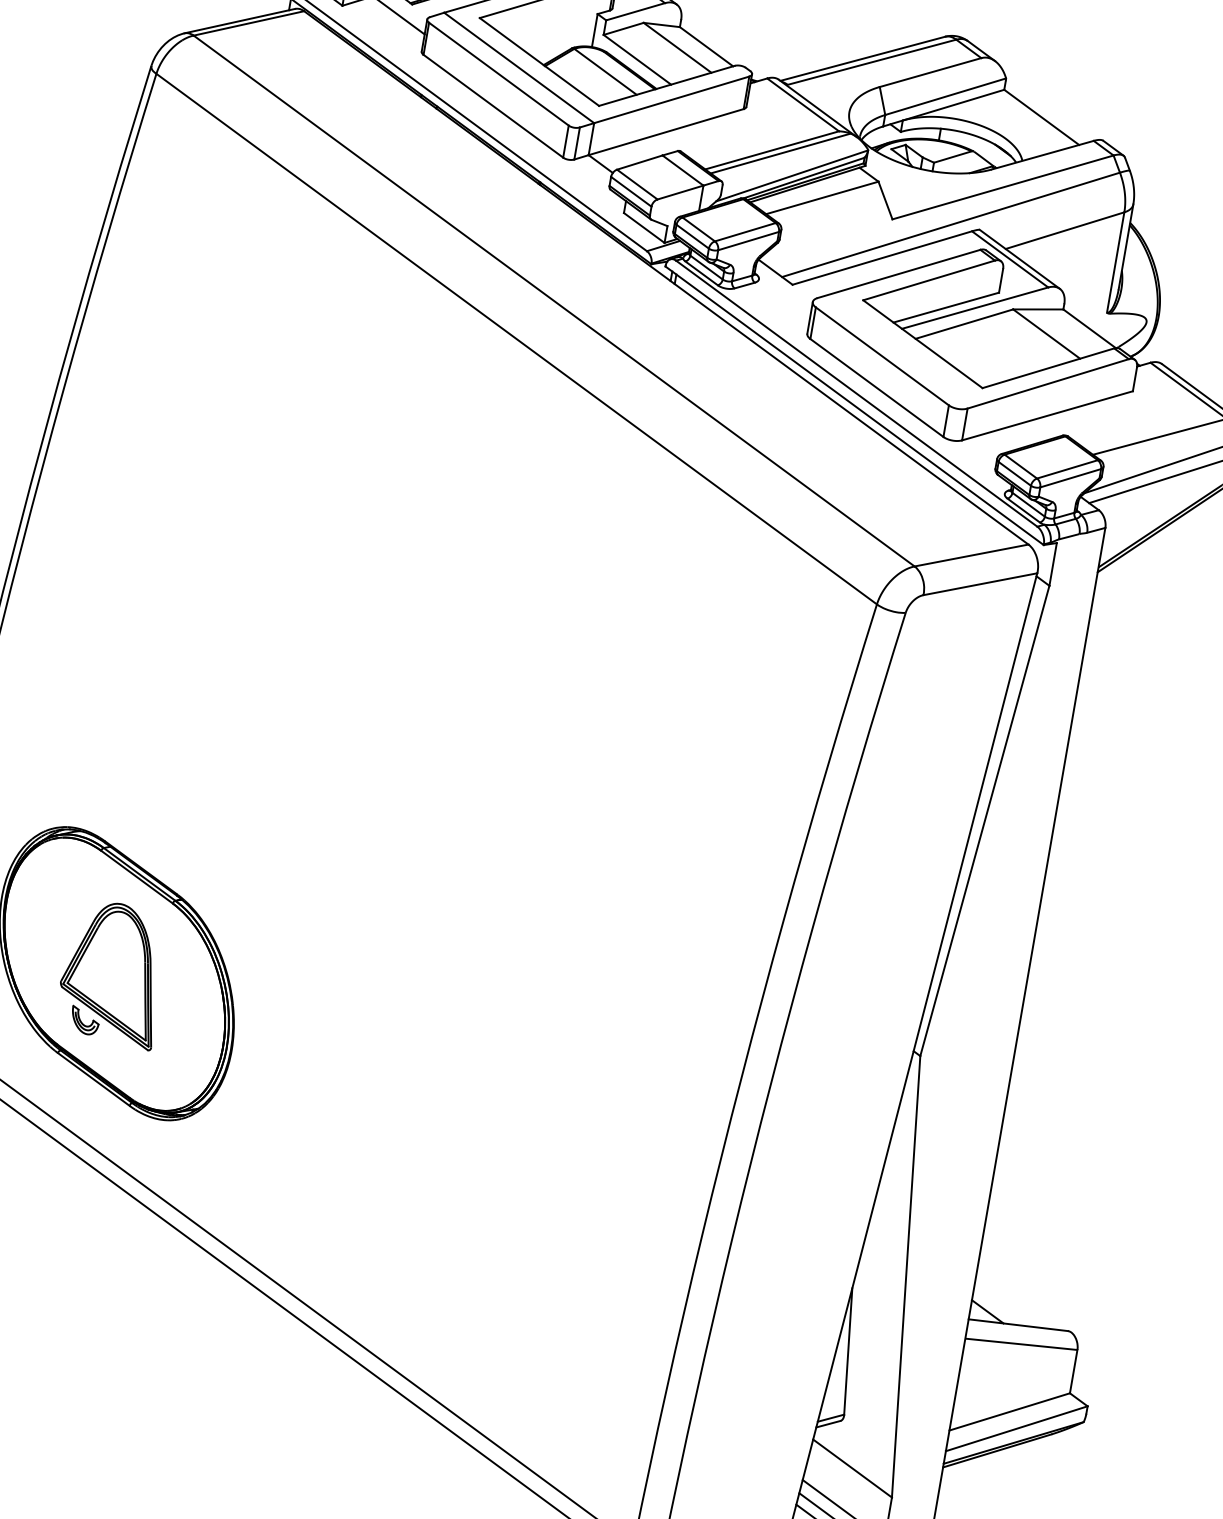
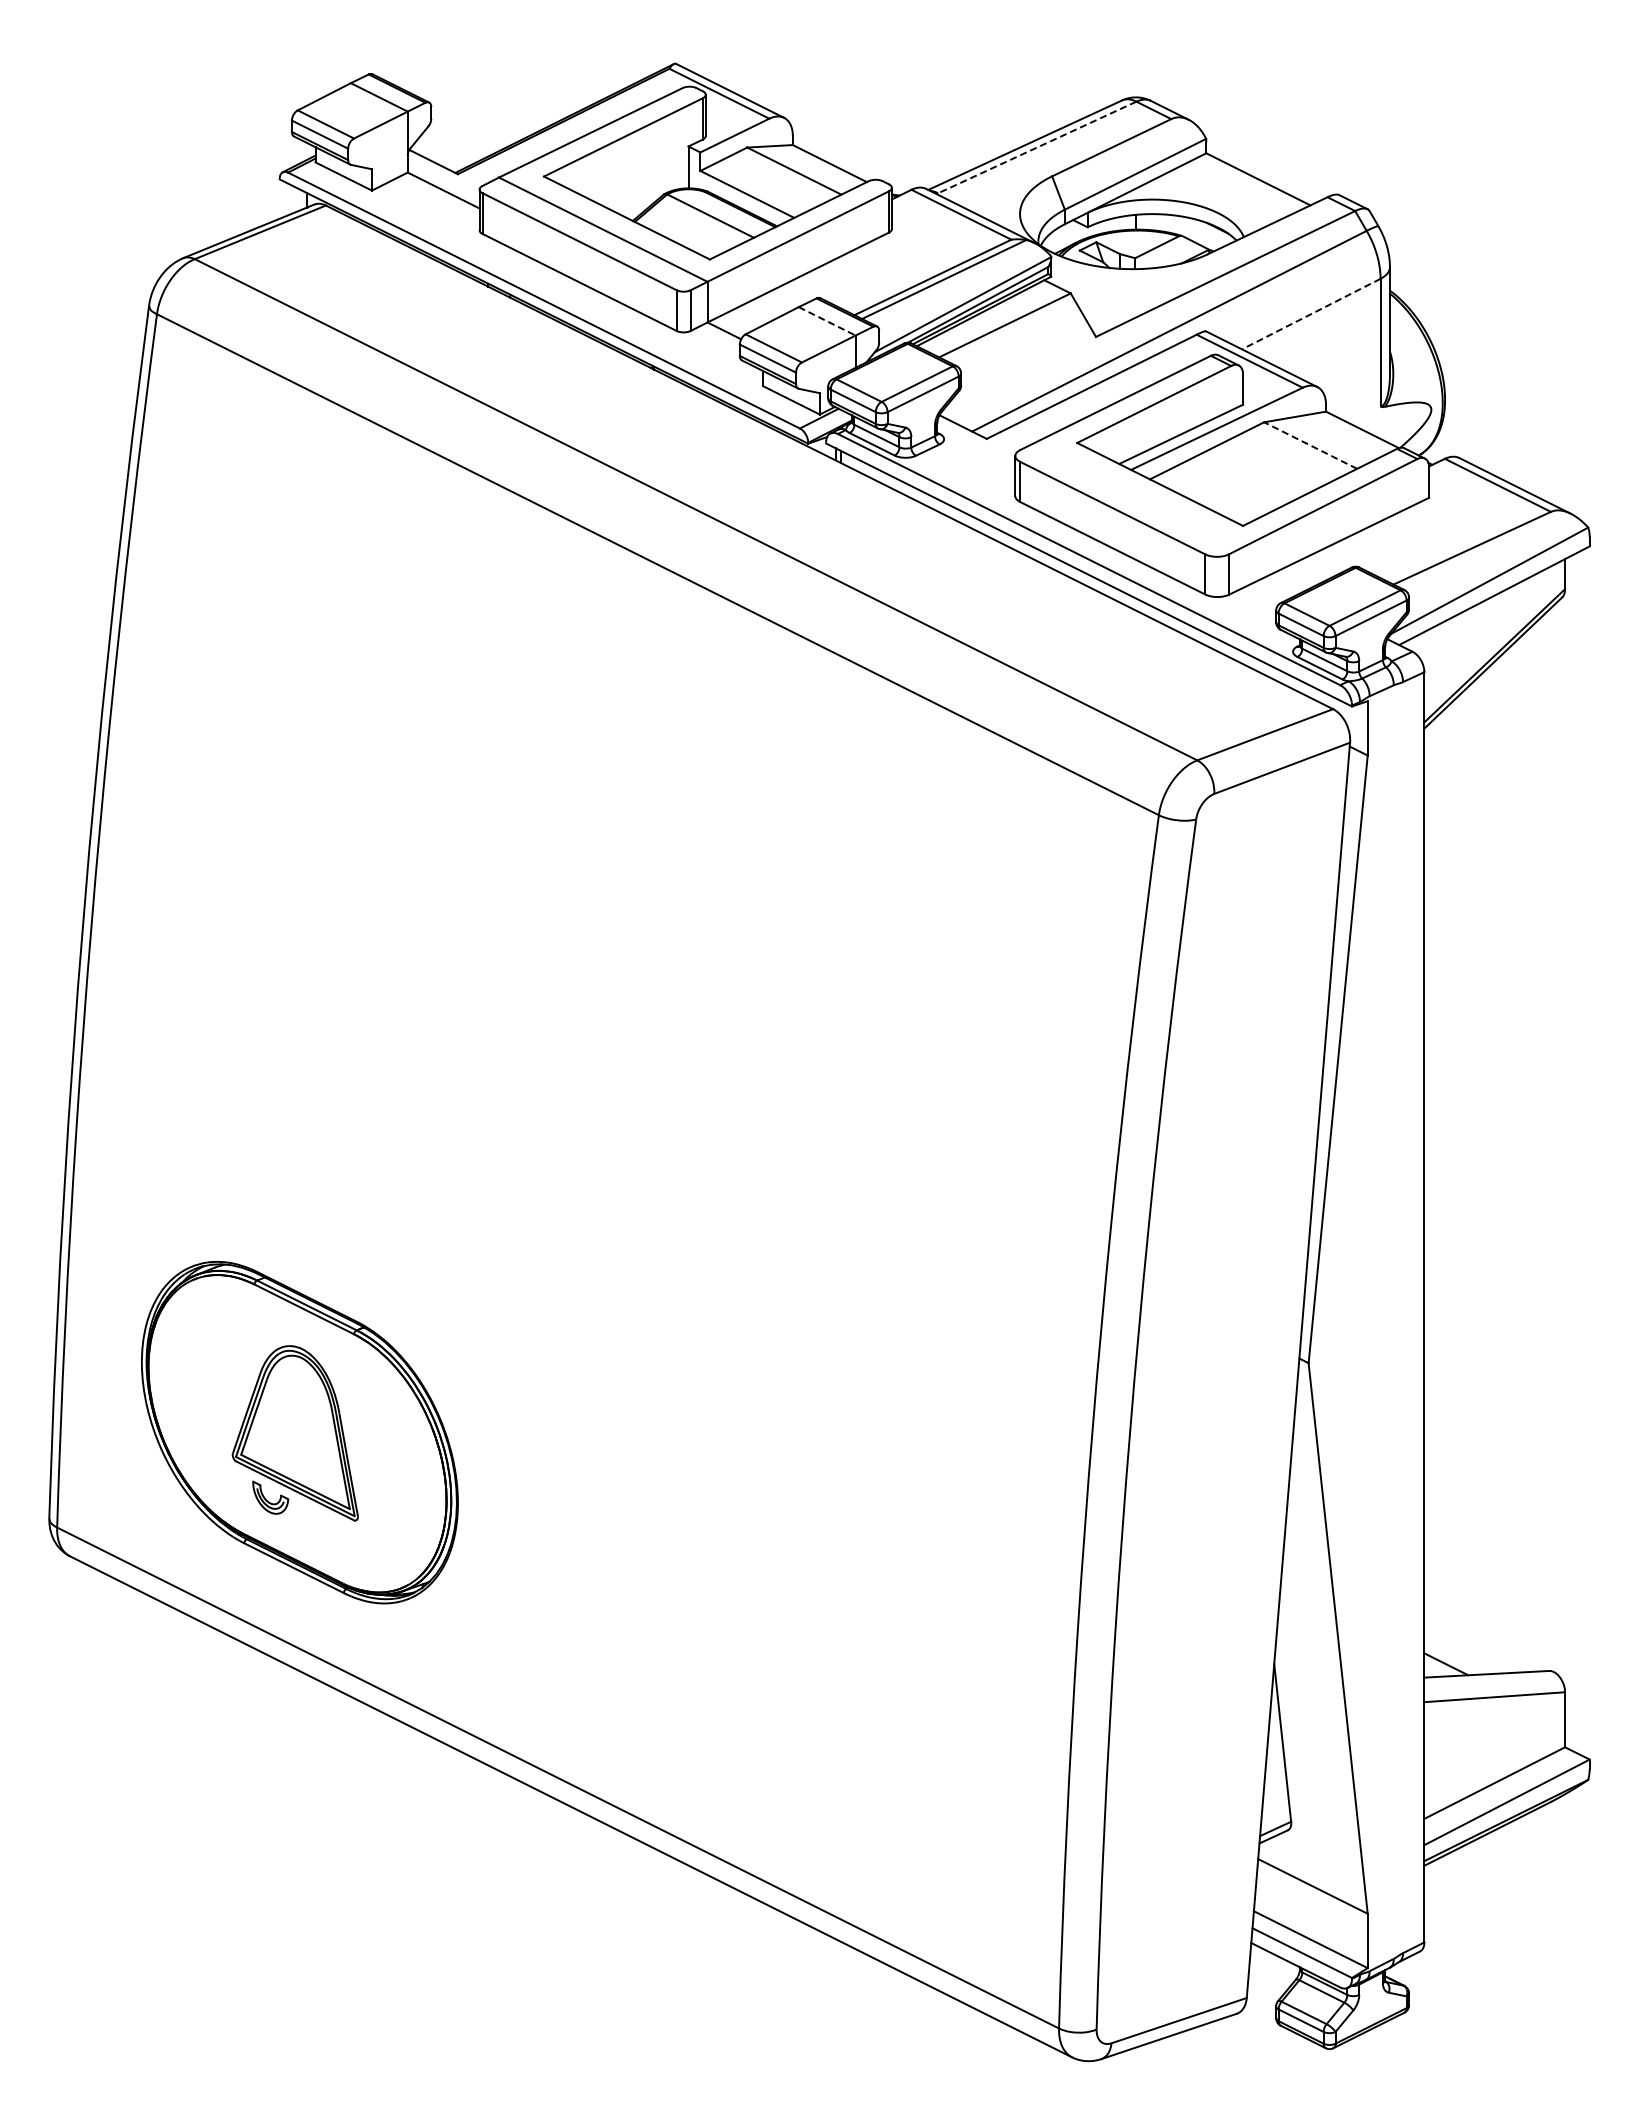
line: (871, 62) -> (1036, 147), solid -> dashed
line: (683, 170) -> (827, 321), solid -> dashed
line: (1065, 231) -> (1311, 314), solid -> dashed
line: (1046, 333) -> (1310, 445), solid -> dashed

